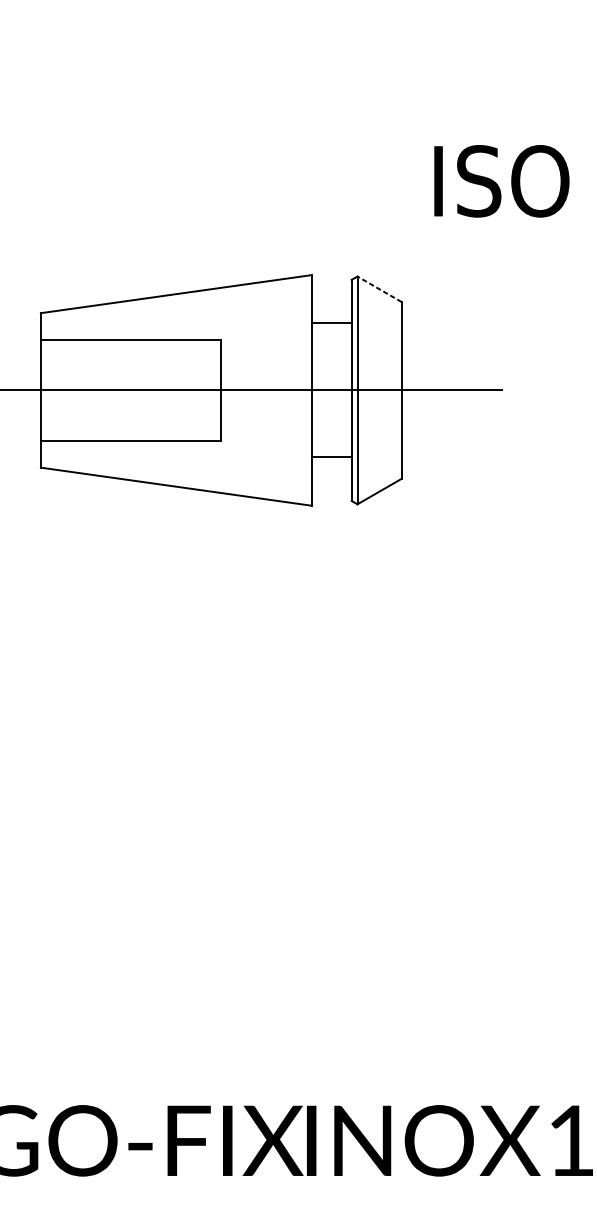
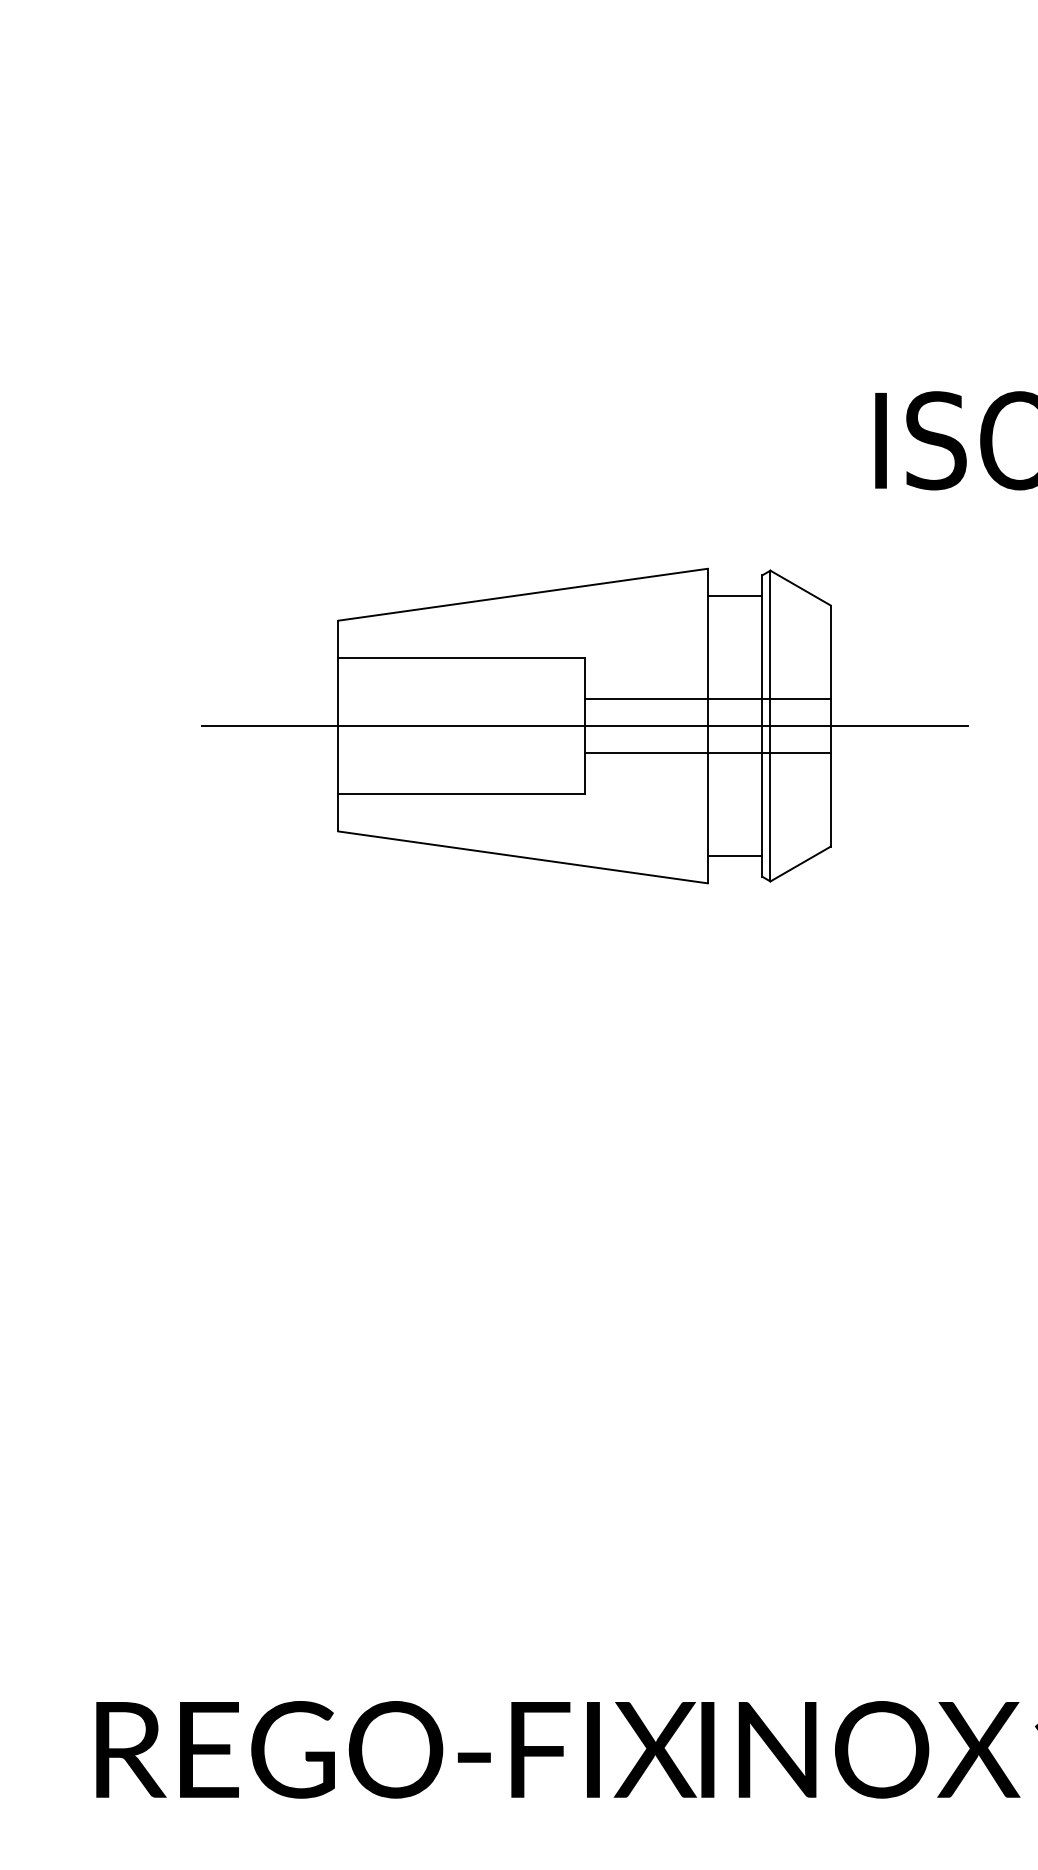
line: (379, 289) -> (800, 588), dashed -> solid
line: (331, 323) -> (734, 596), moved
line: (311, 370) -> (707, 698), added
line: (311, 410) -> (707, 753), added
line: (331, 456) -> (734, 855), moved

